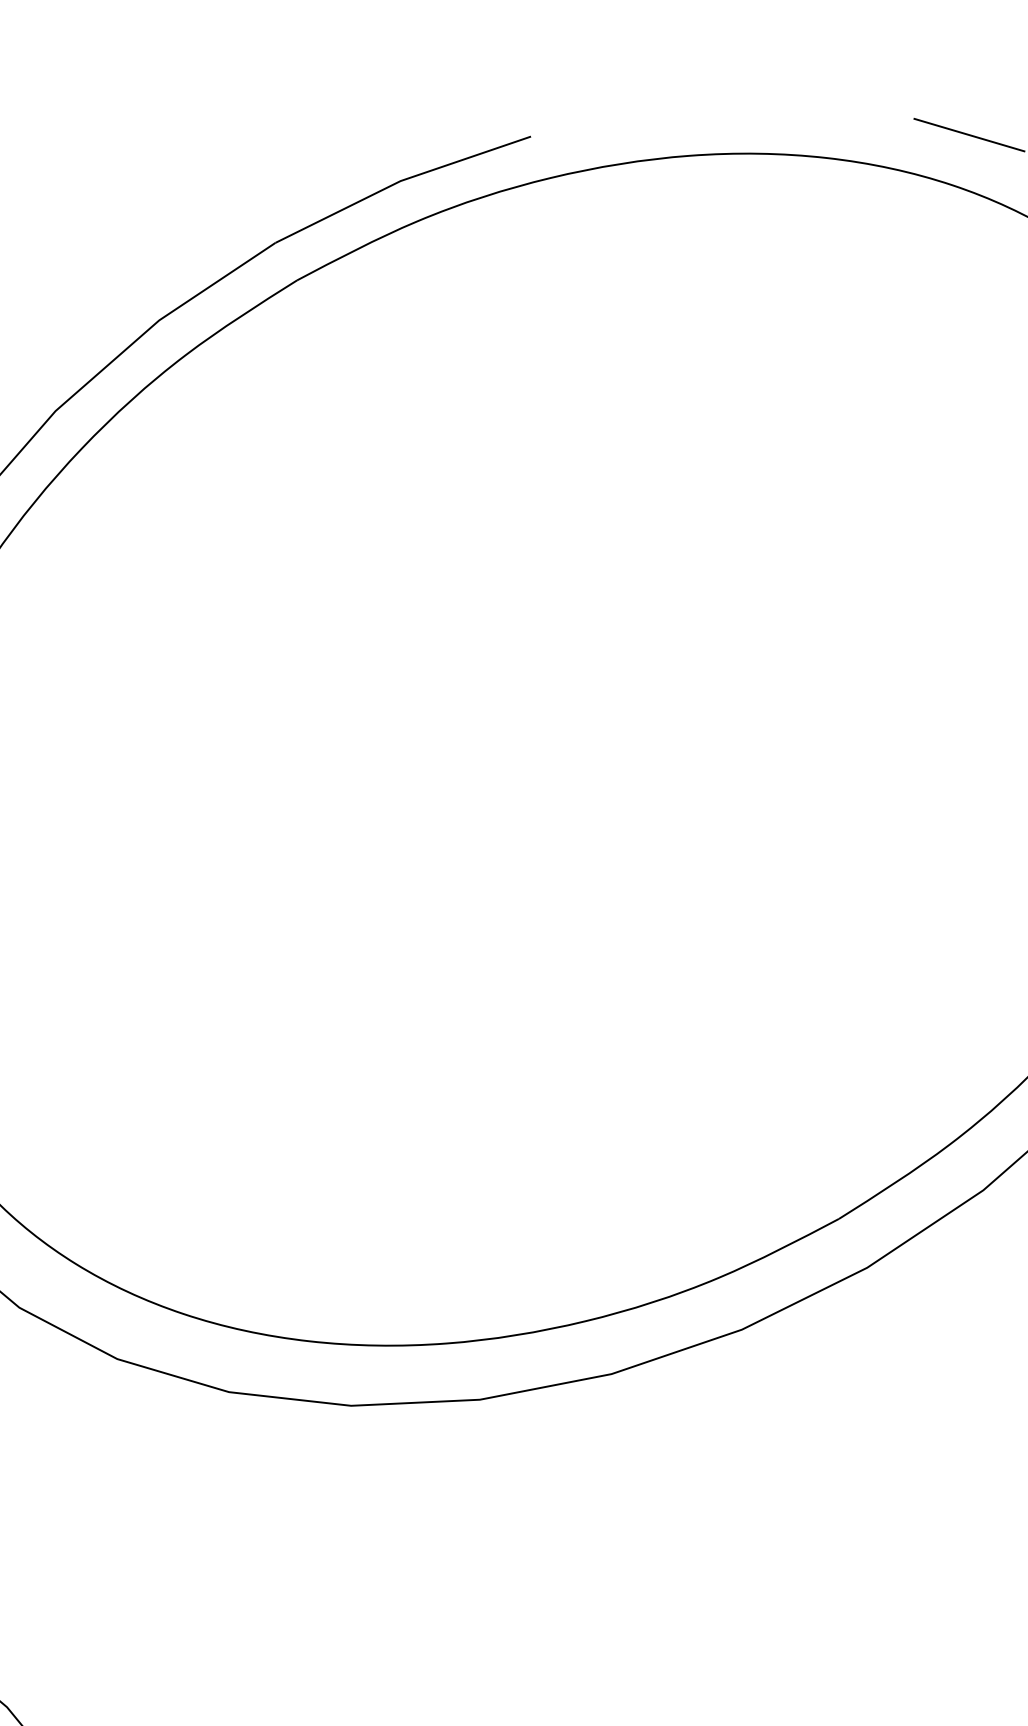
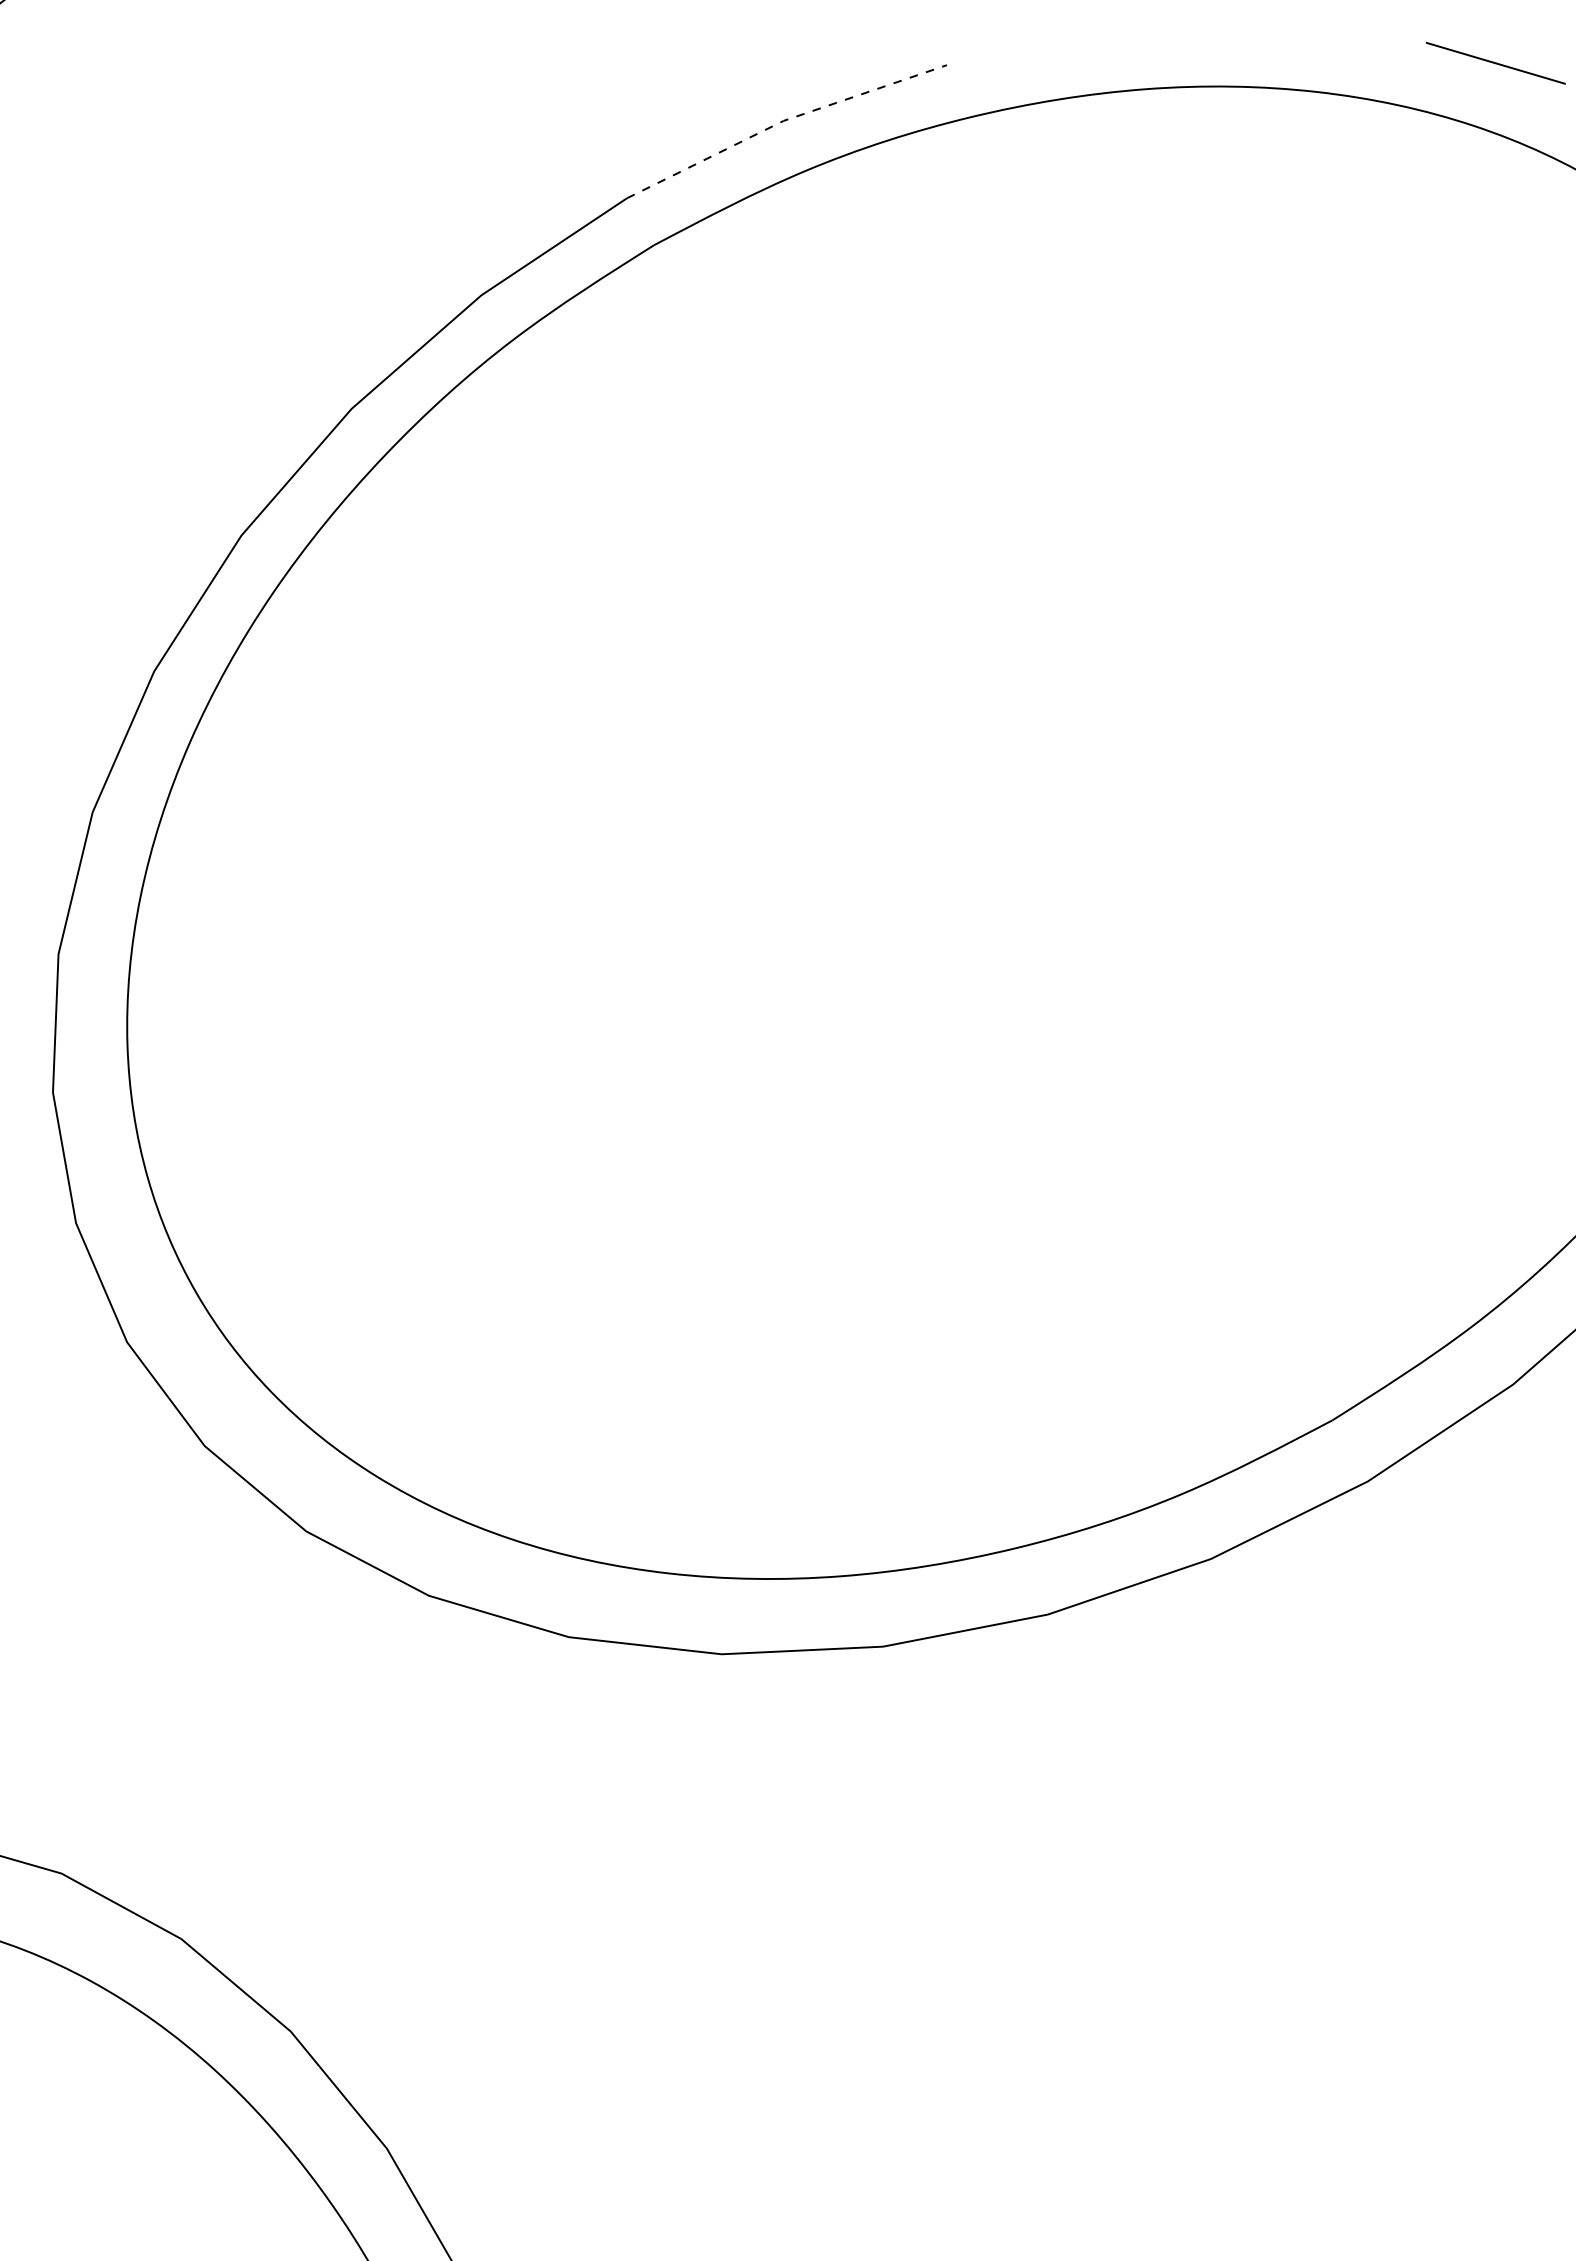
line: (400, 180) -> (783, 120), solid -> dashed

